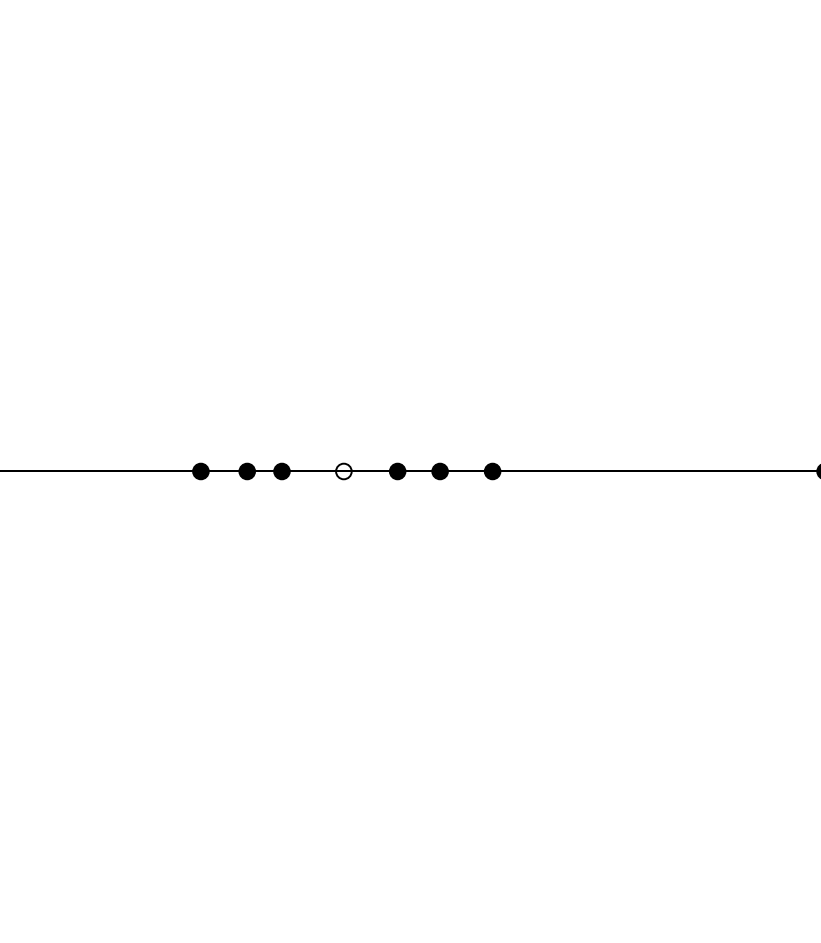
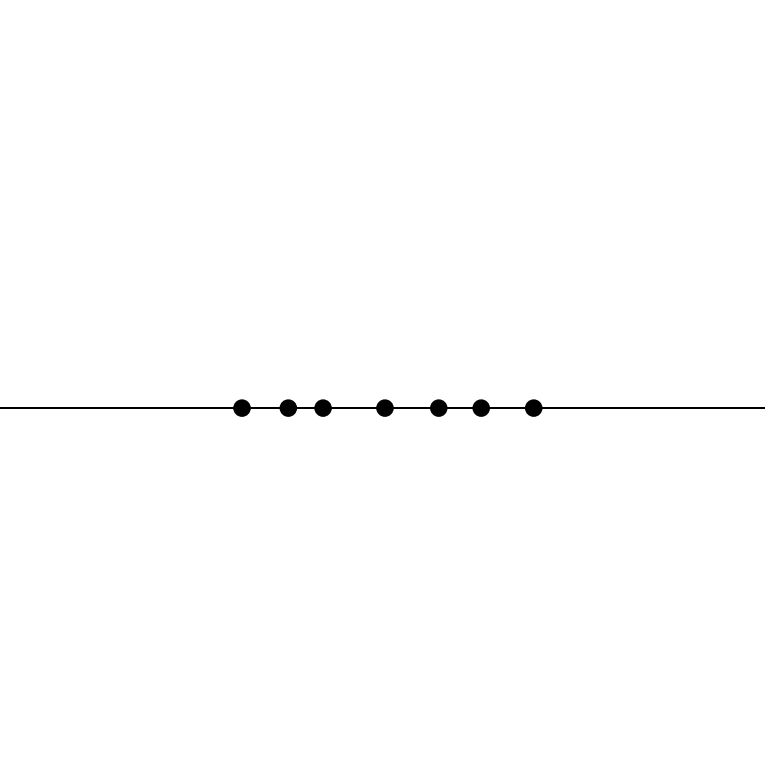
fill: (343, 471) -> (384, 408), added

